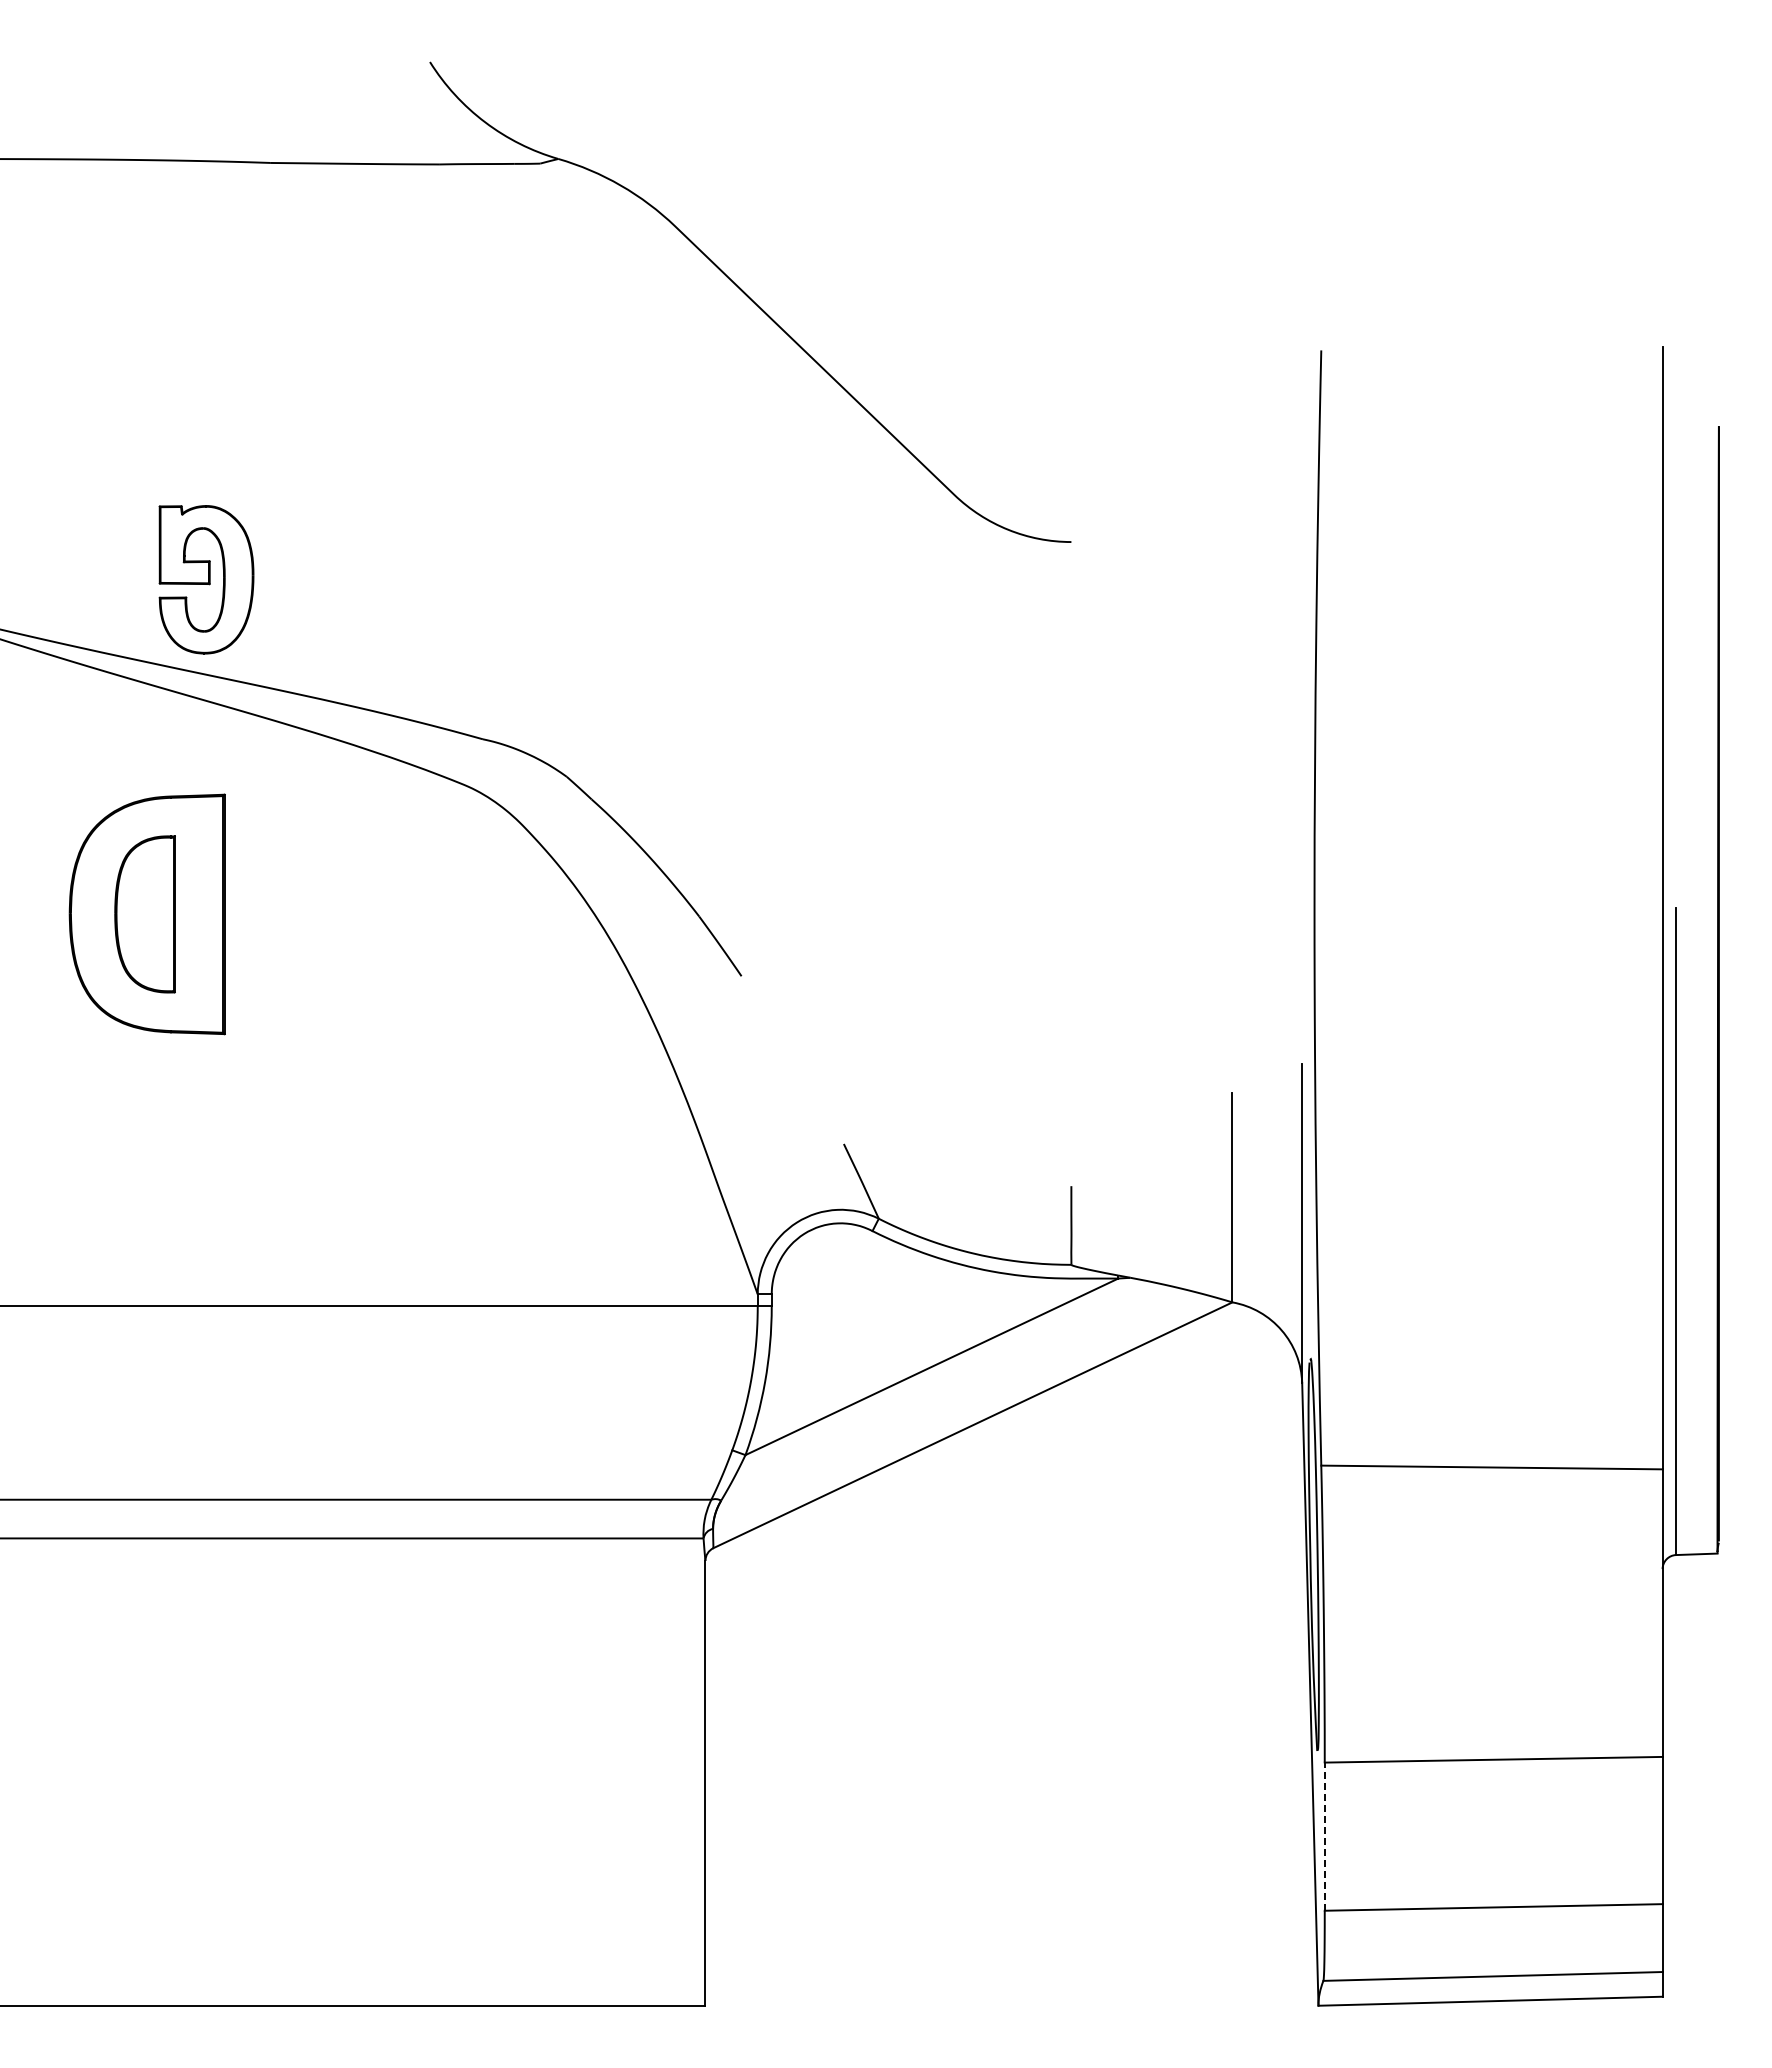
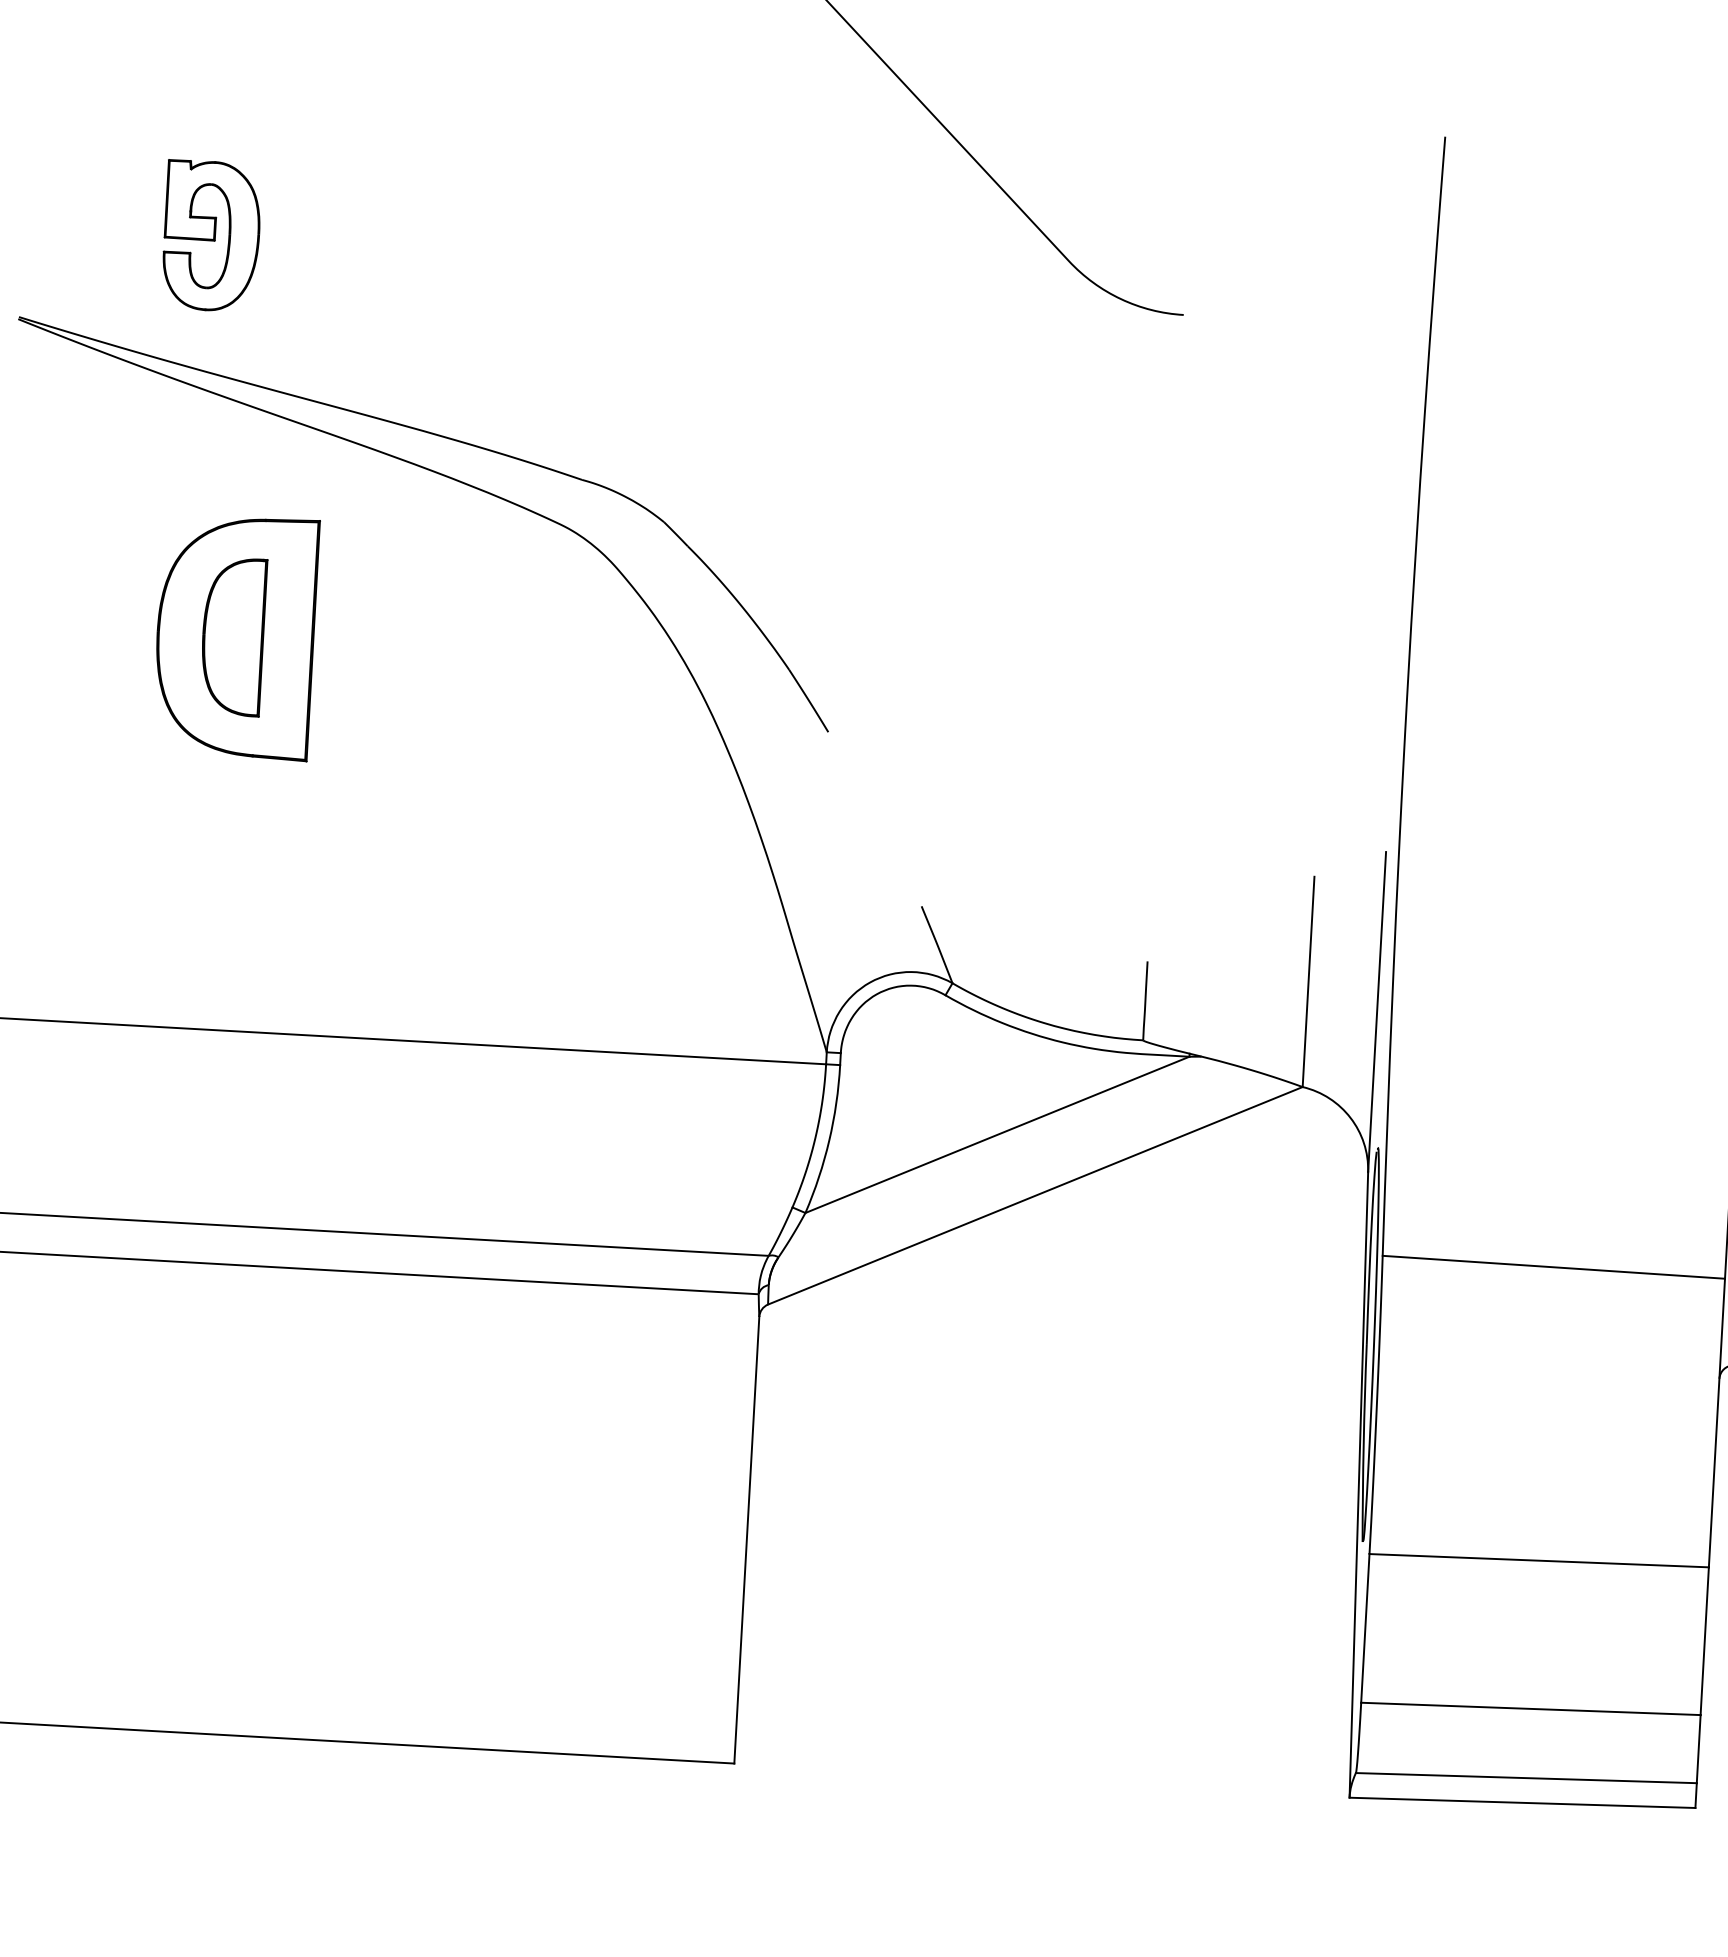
part: (206, 579) -> (211, 235), moved
line: (1324, 1836) -> (1365, 1628), dashed -> solid

